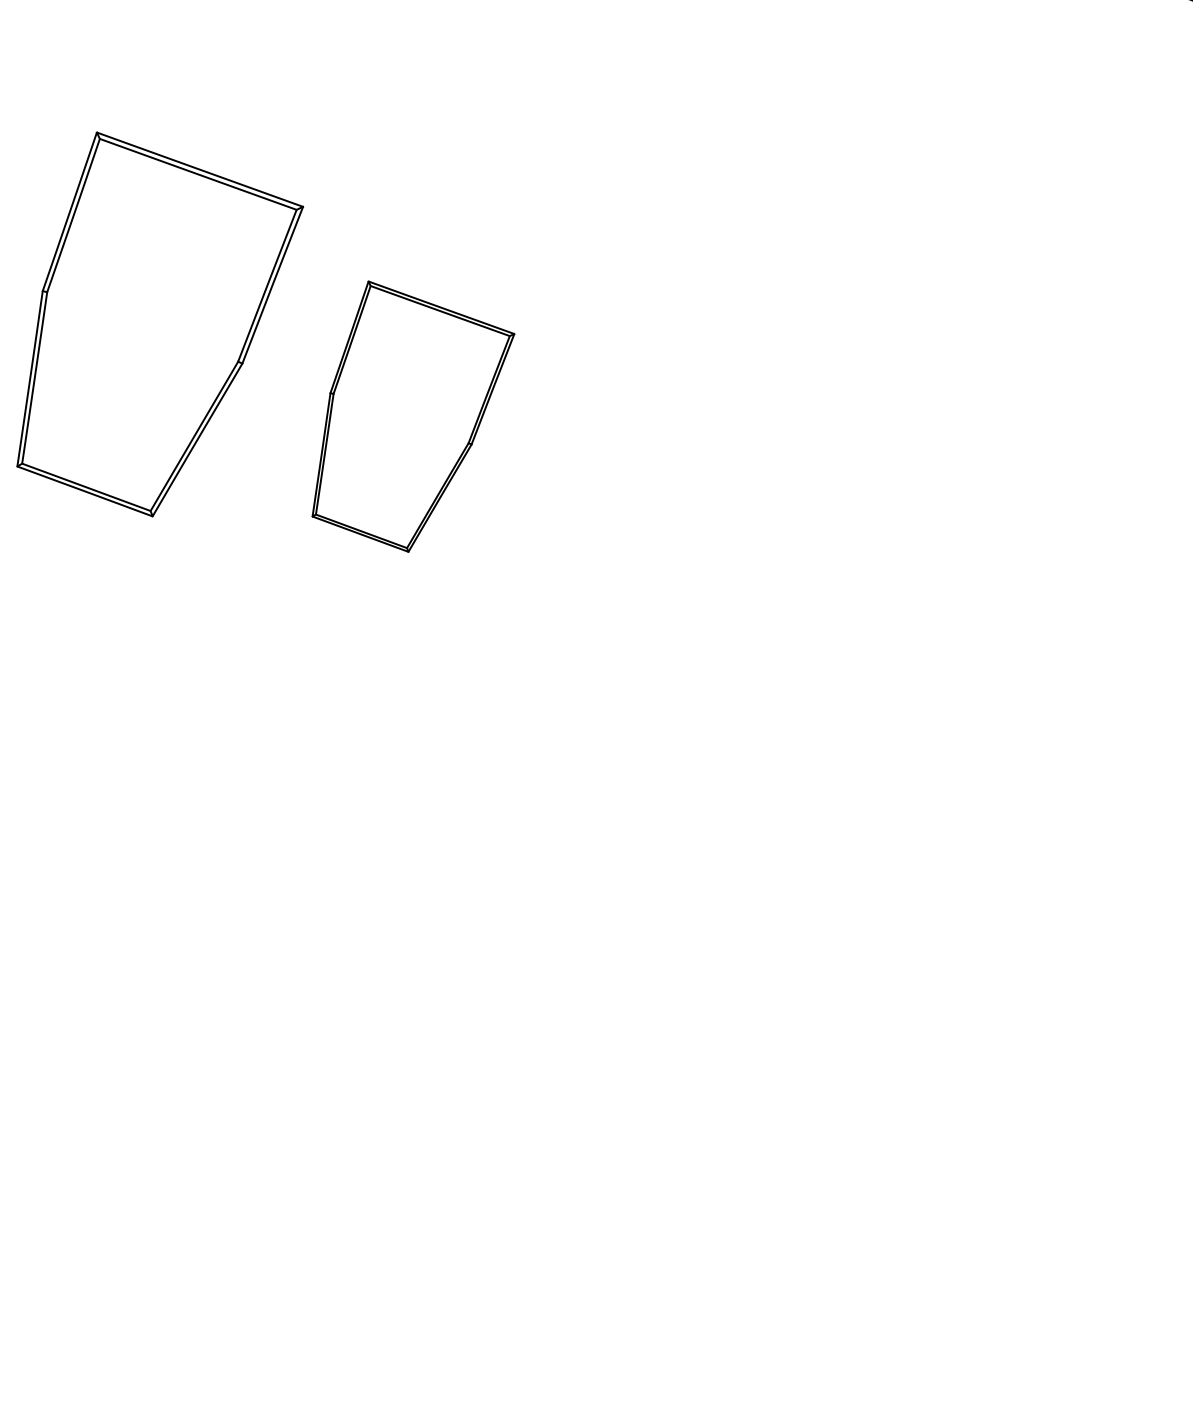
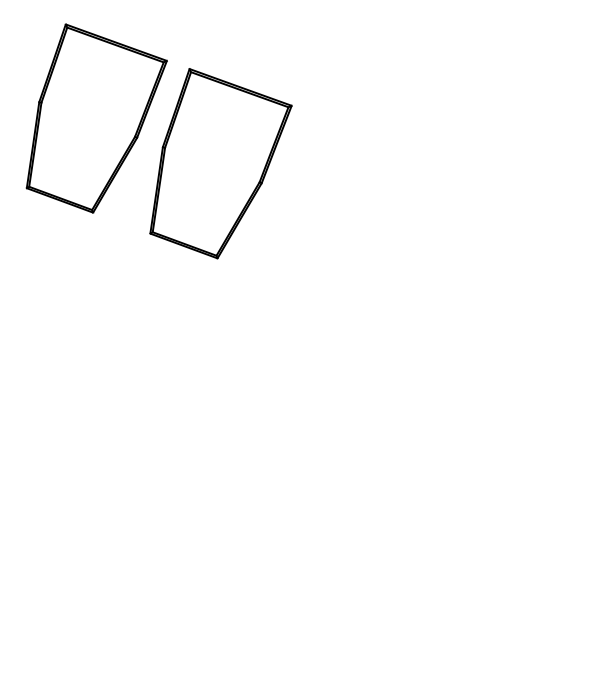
part: (412, 416) -> (220, 163), size x1.43

